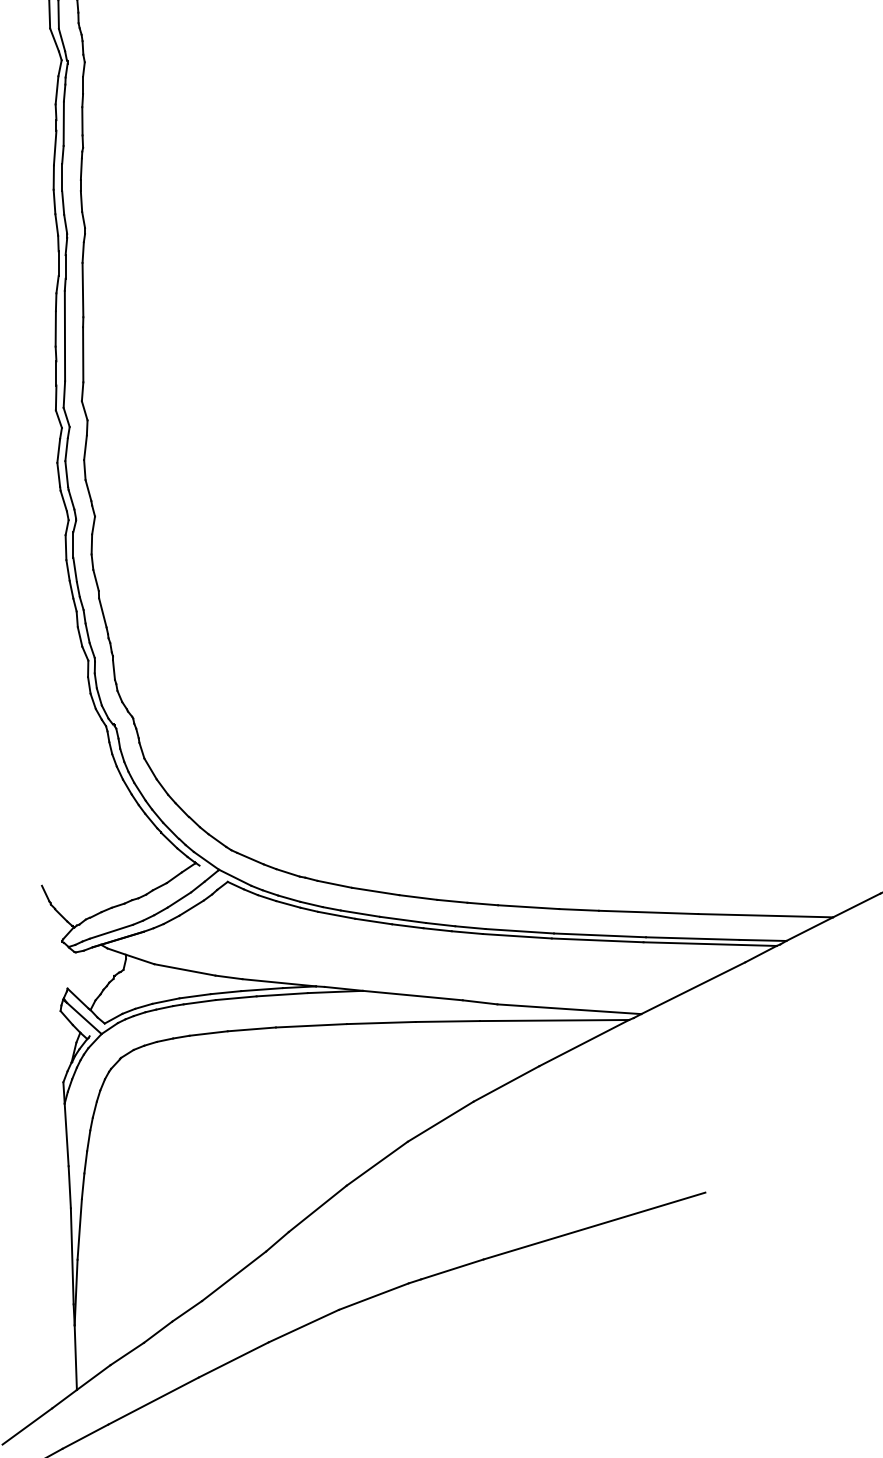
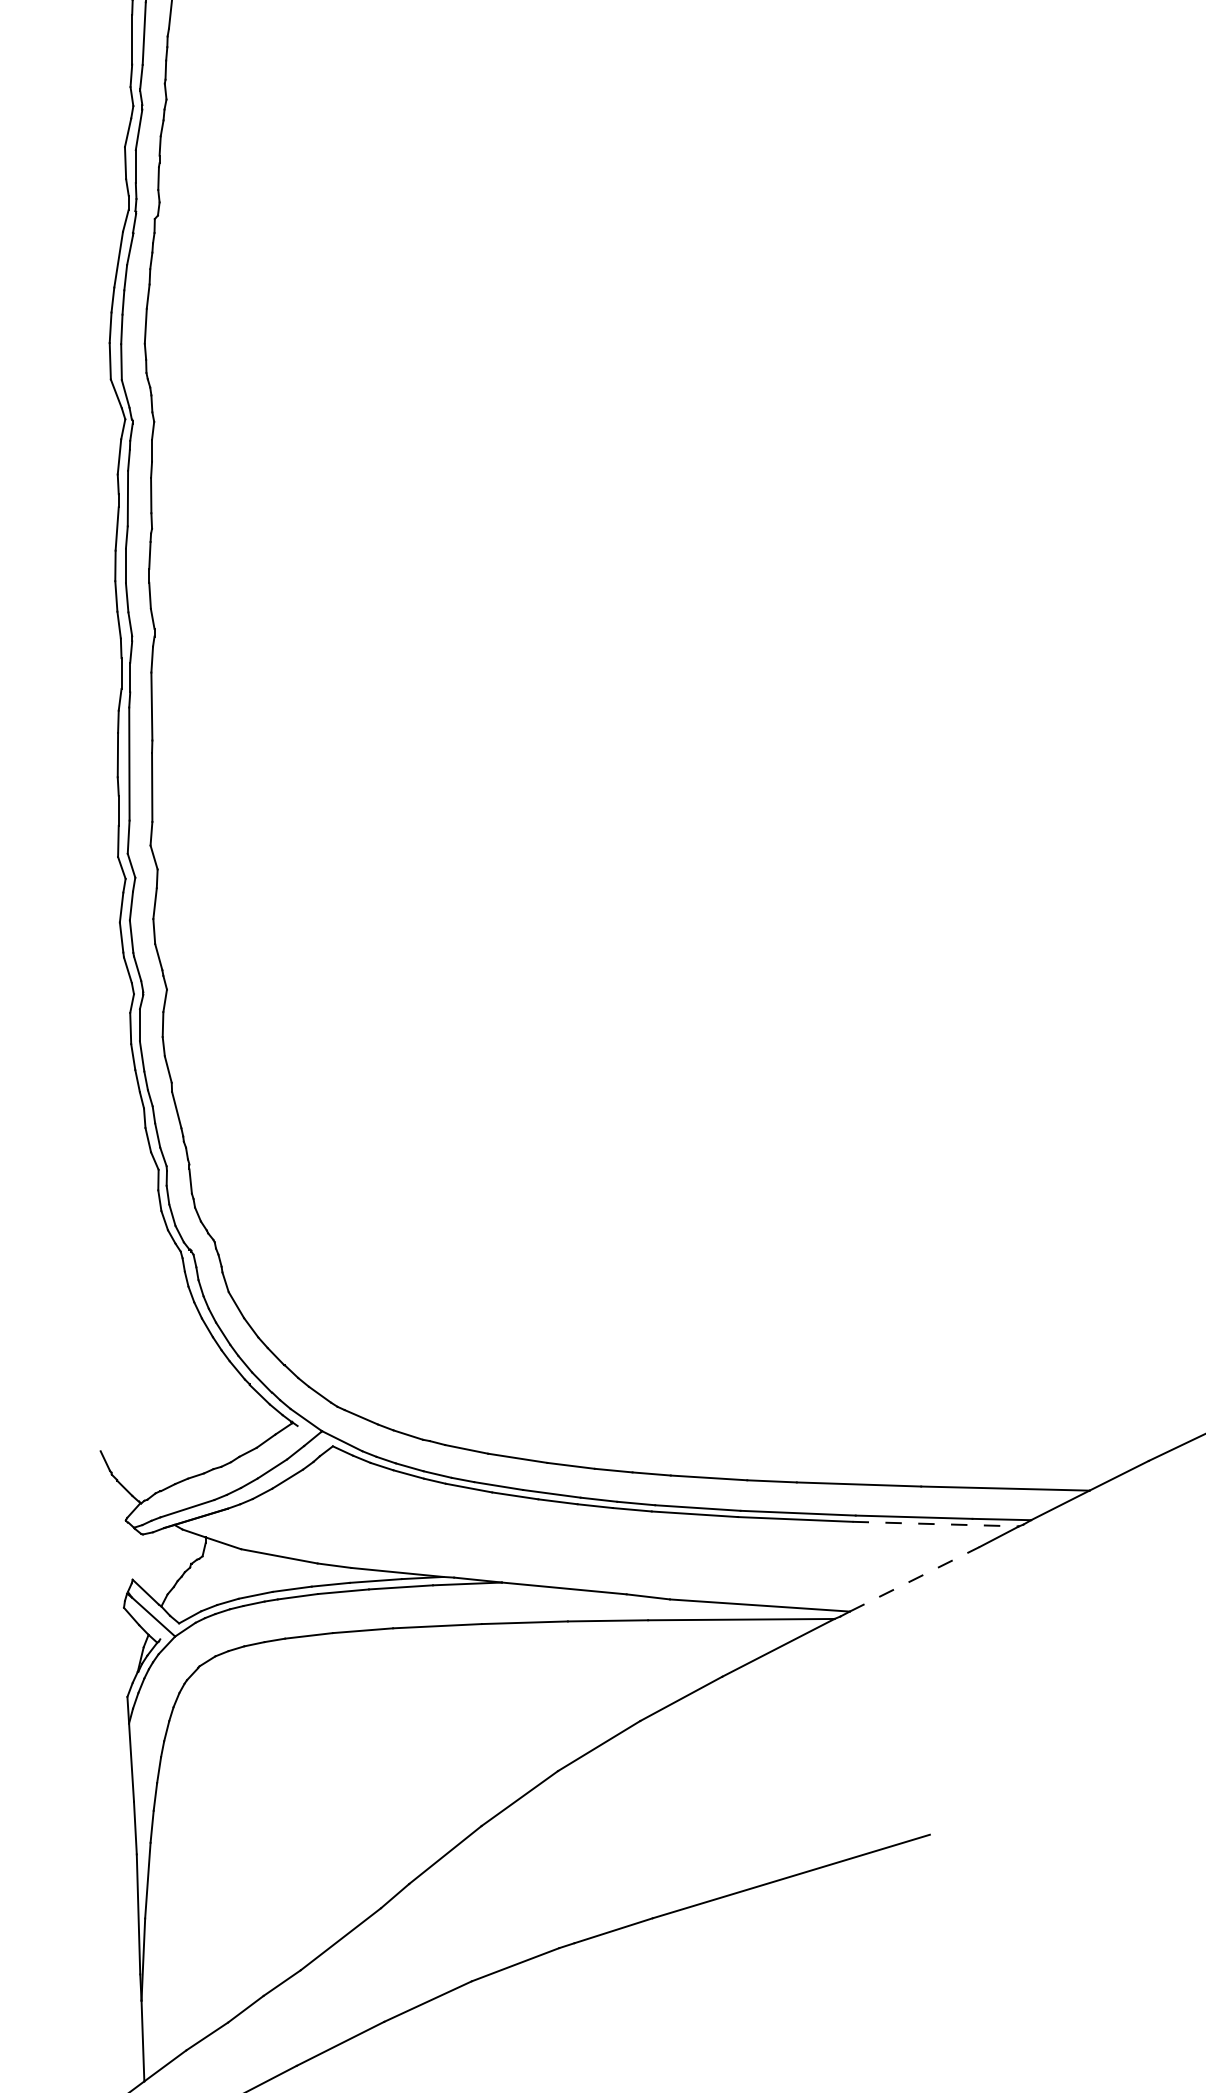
line: (710, 944) -> (936, 1524), solid -> dashed
line: (693, 988) -> (914, 1579), solid -> dashed

